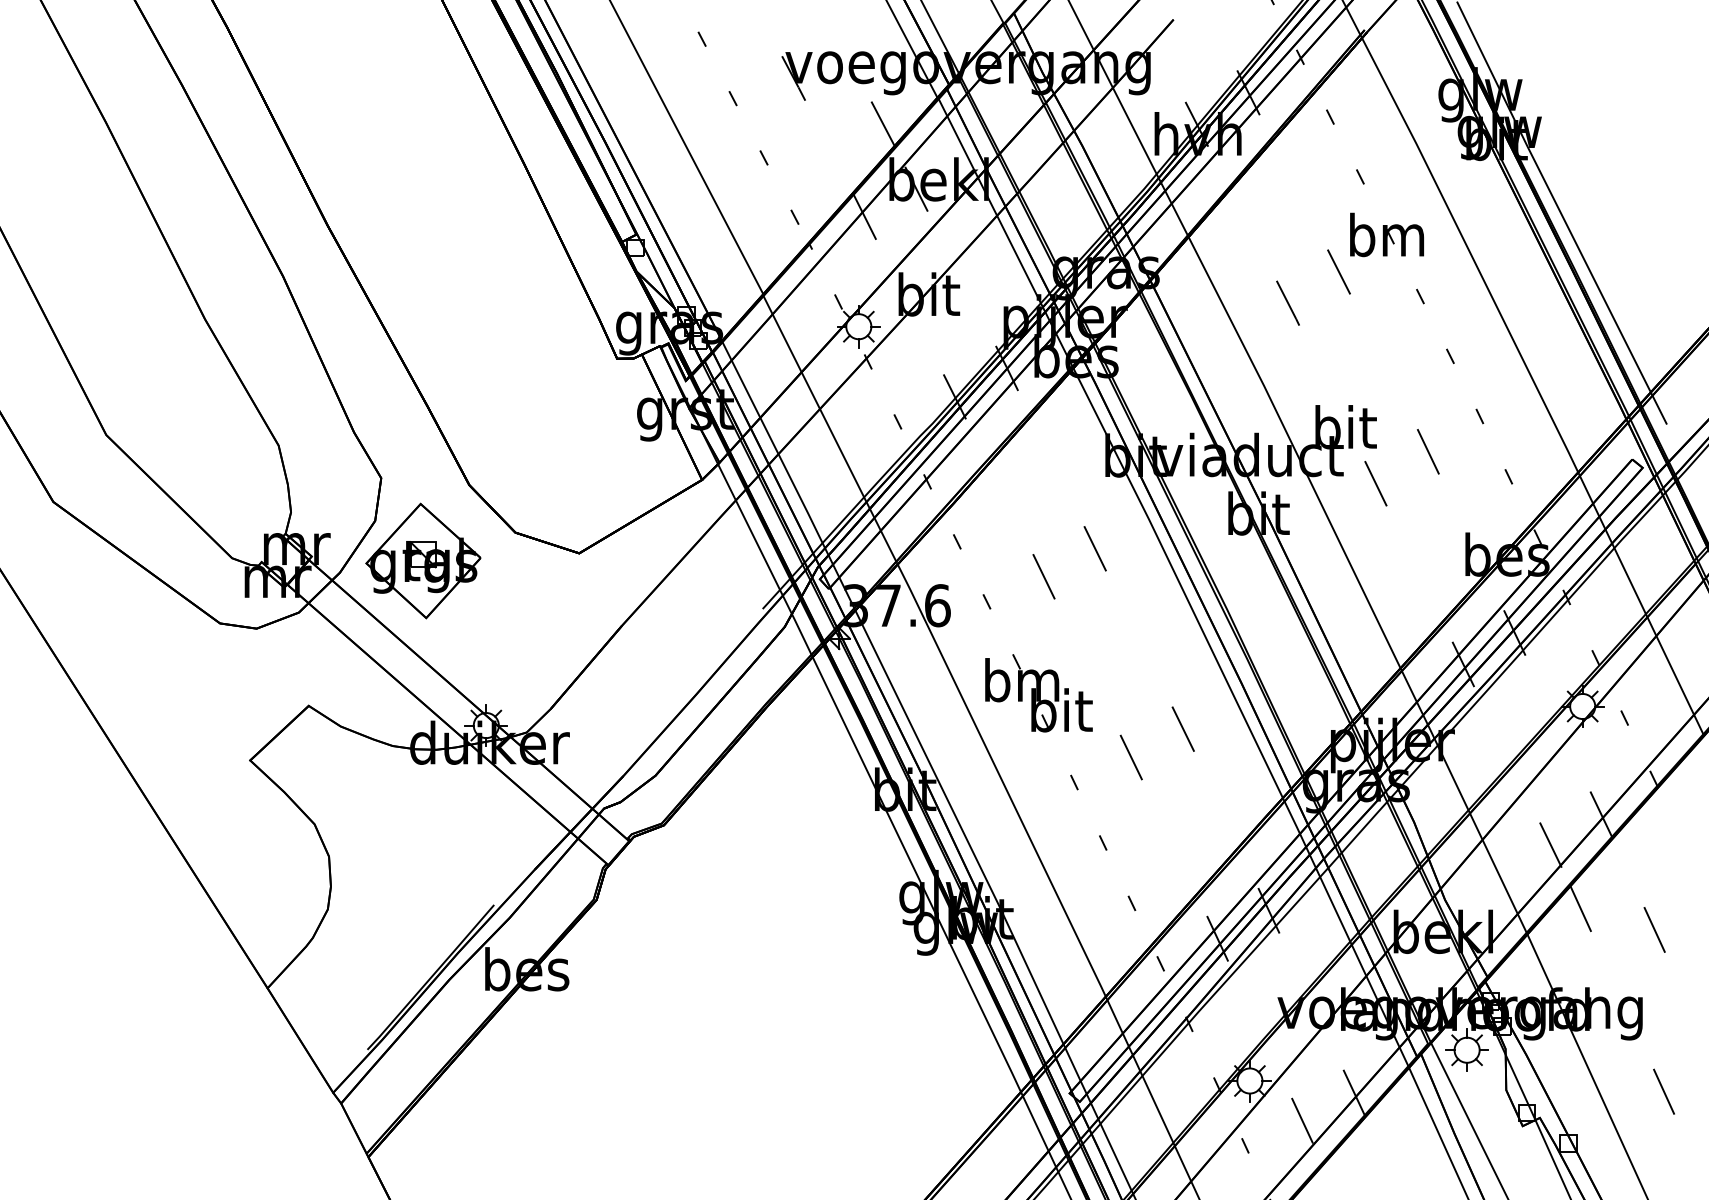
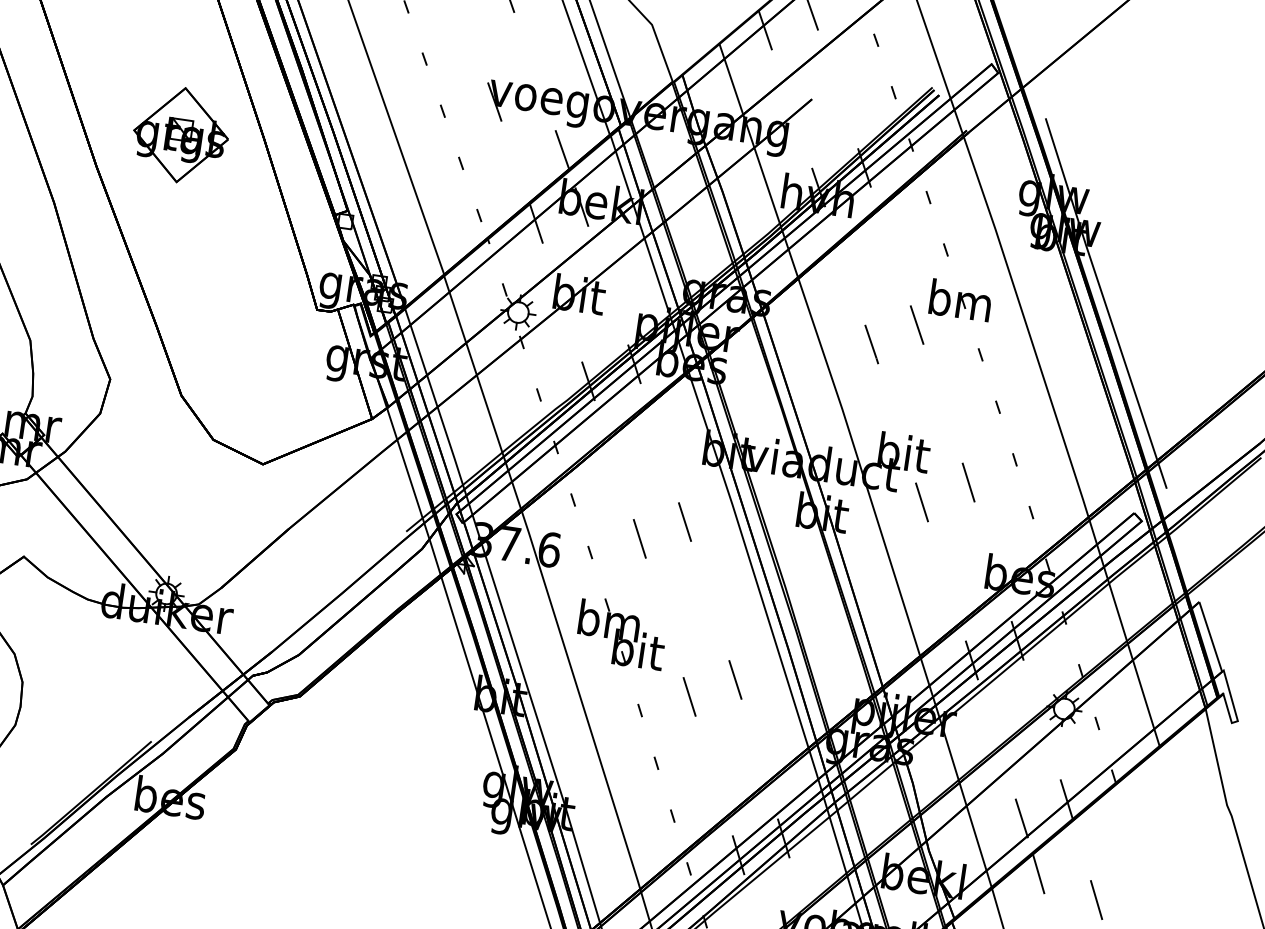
part: (423, 560) -> (181, 134), moved

